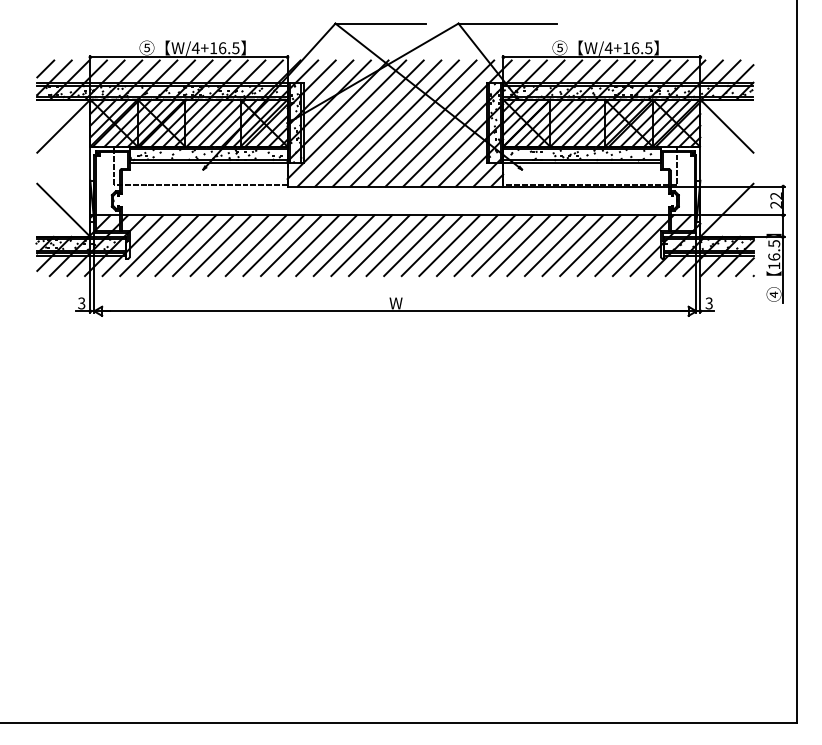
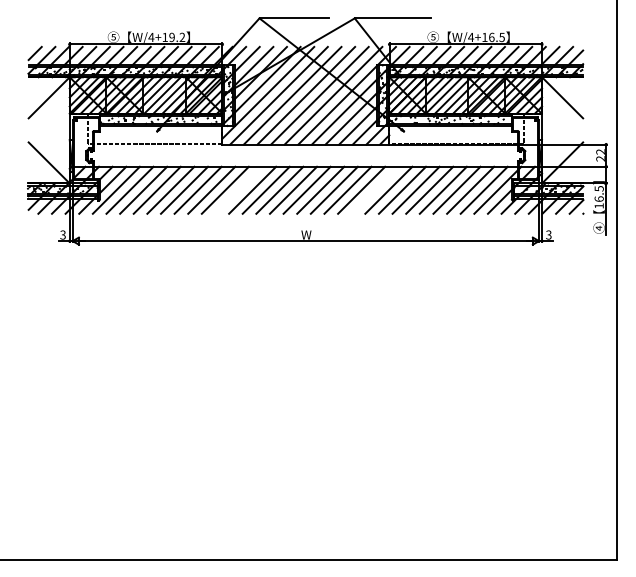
text: (228, 48) -> (176, 37), W/4+16.5 -> W/4+19.2
line: (308, 245) -> (238, 190), removed
line: (484, 245) -> (374, 190), removed

